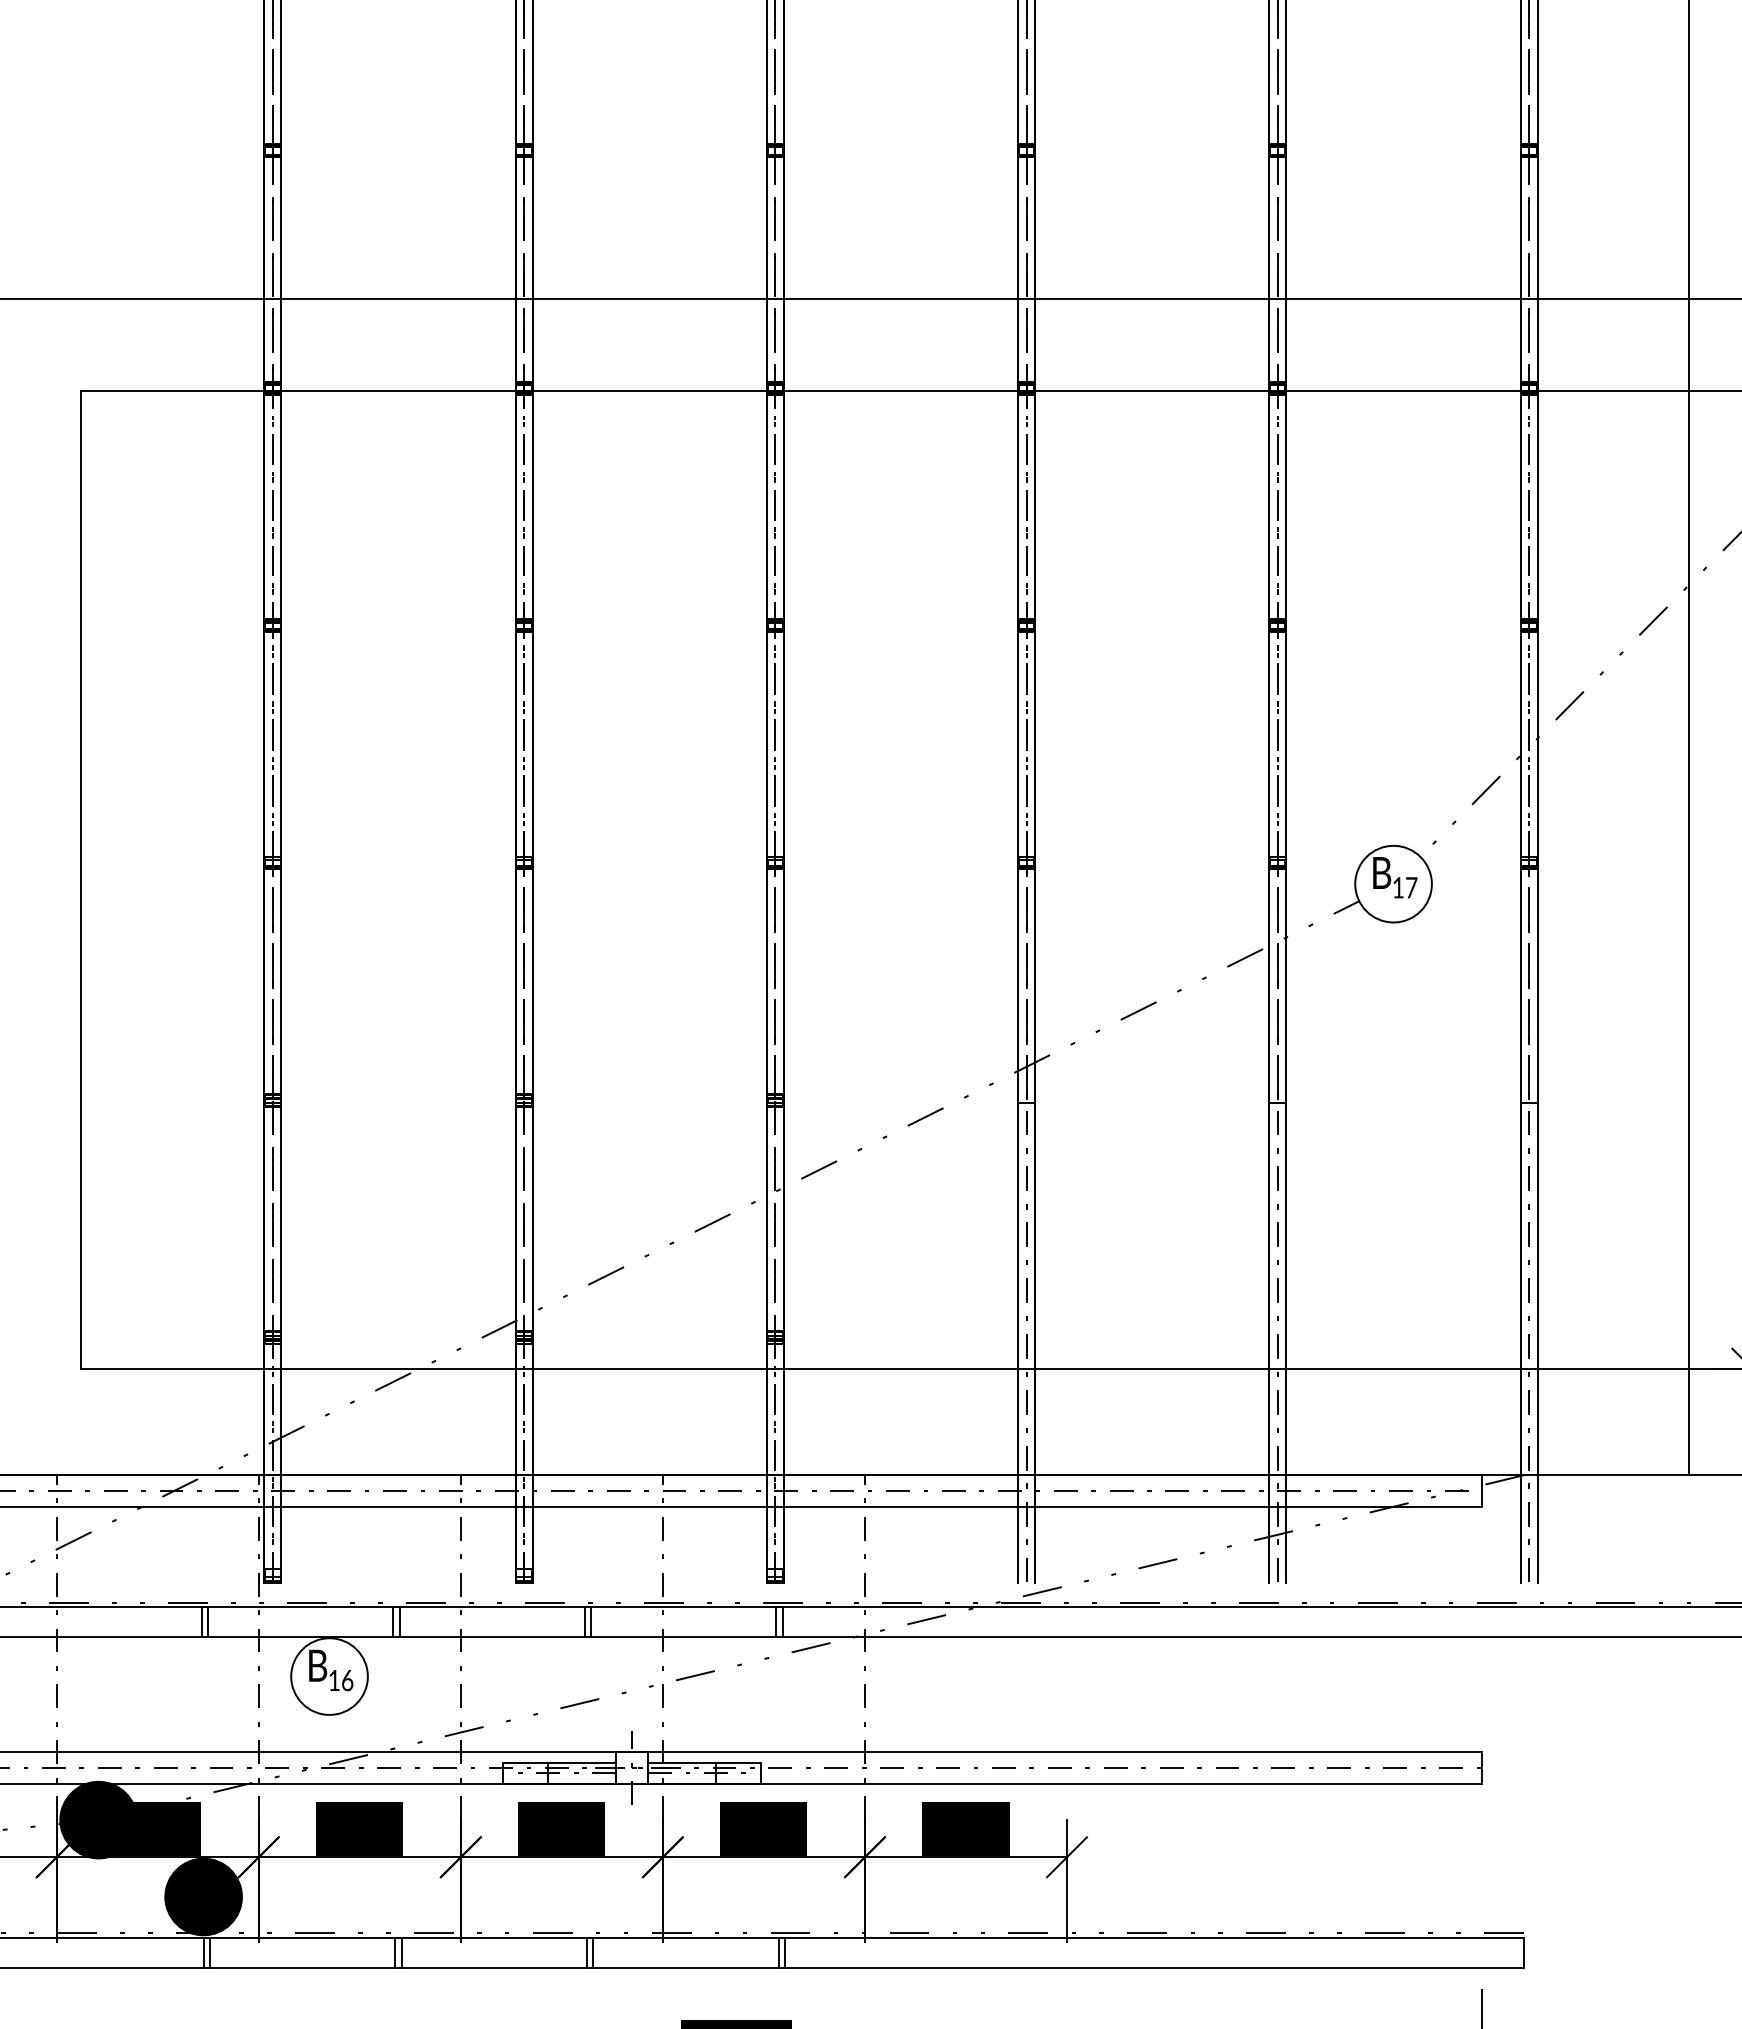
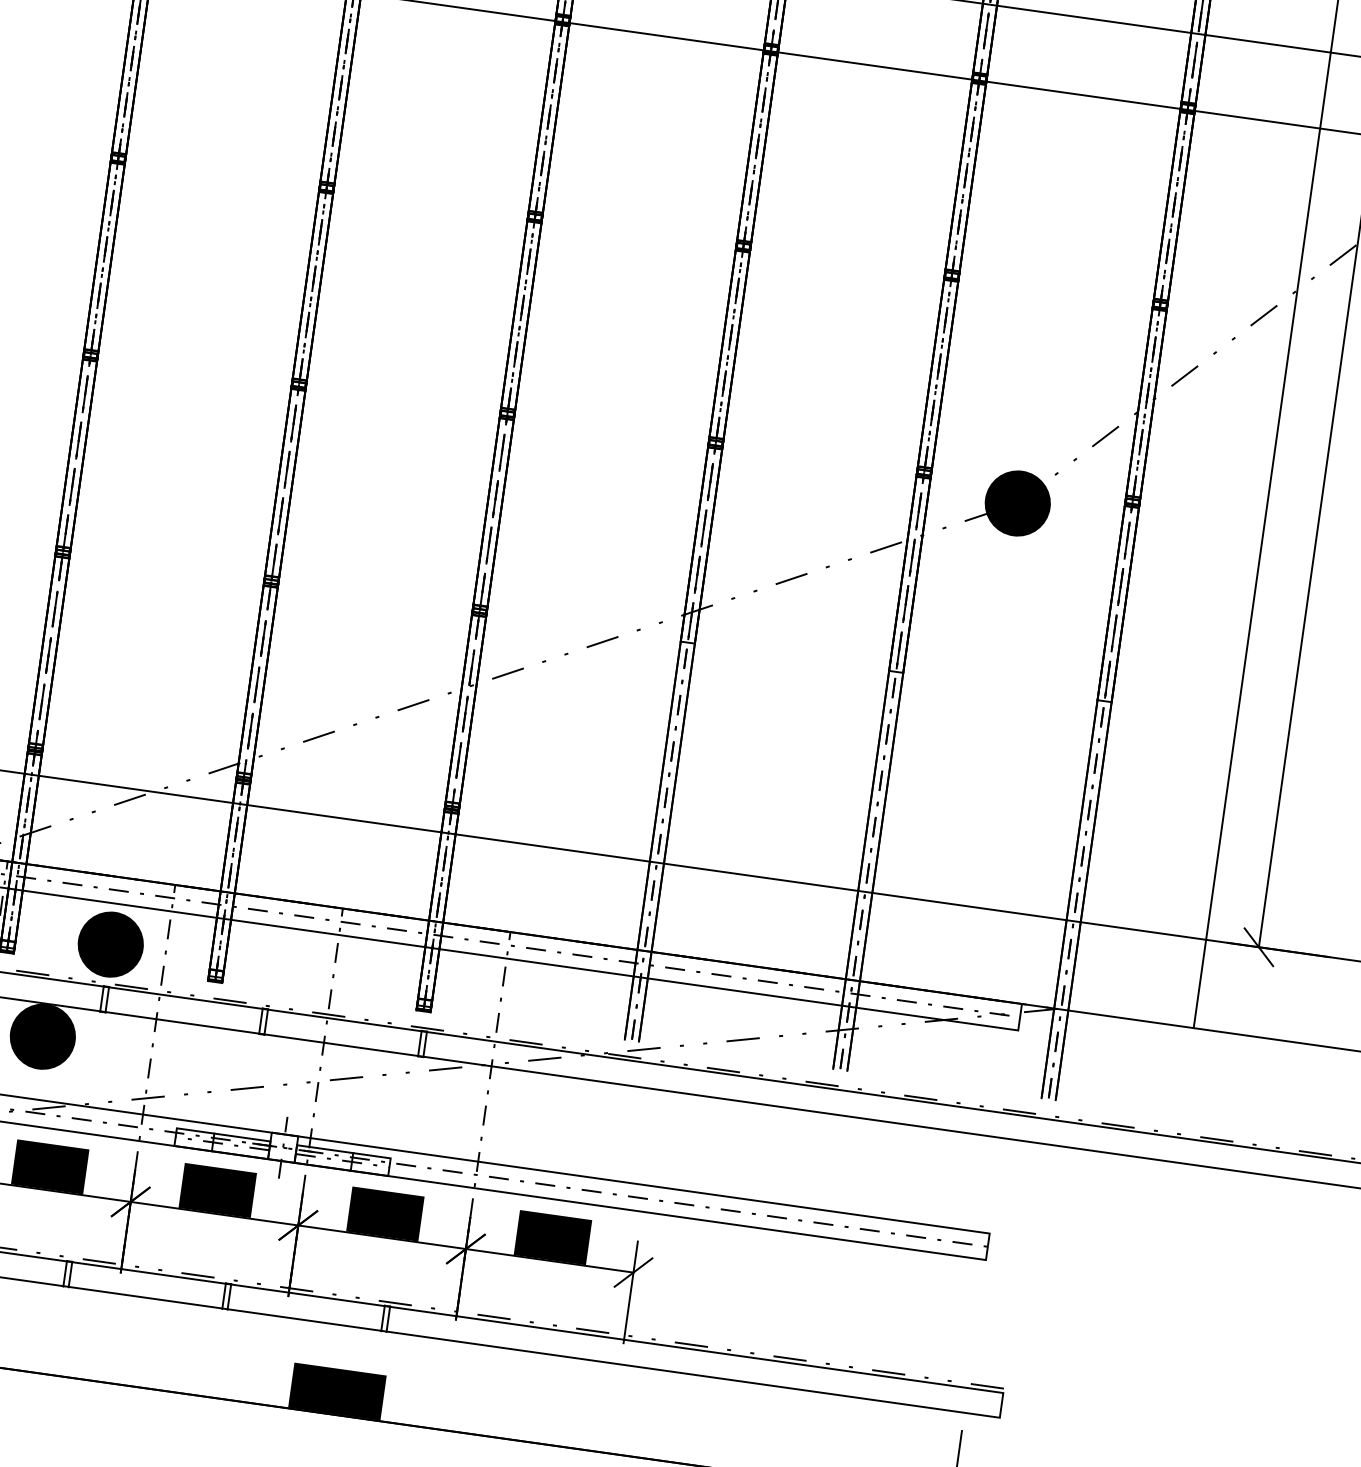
fill: (1393, 883) -> (1017, 502), added
part: (394, 1556) -> (110, 944), added
fill: (329, 1676) -> (42, 1036), added

